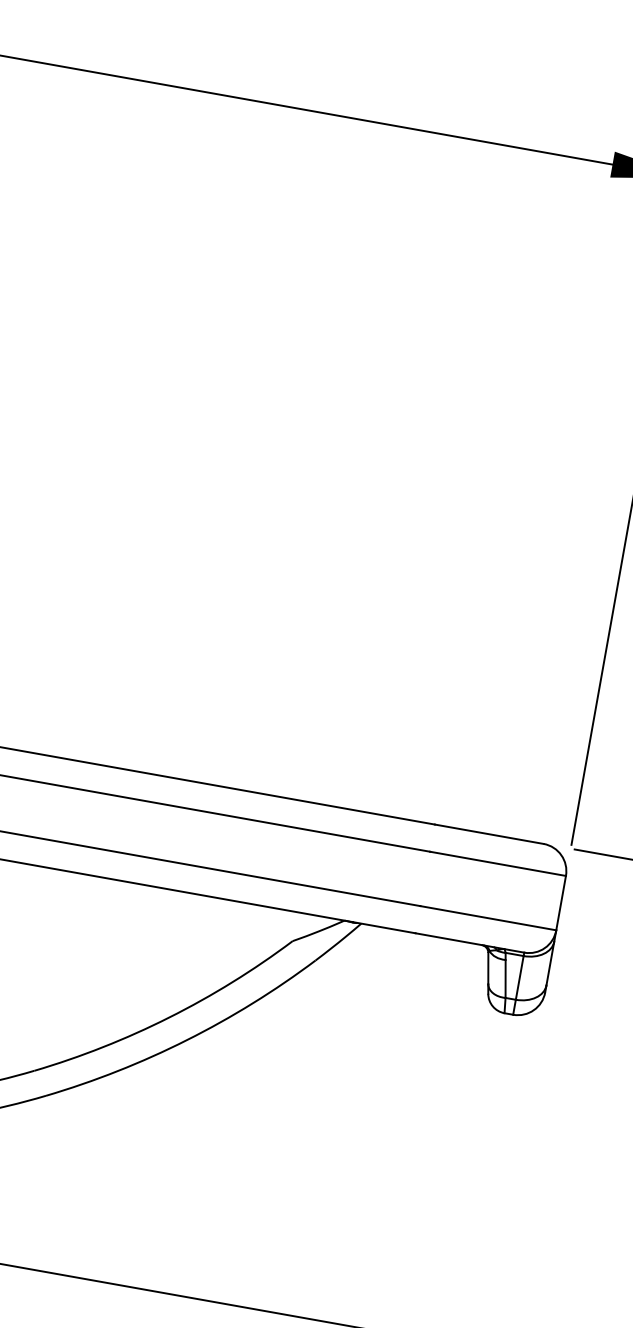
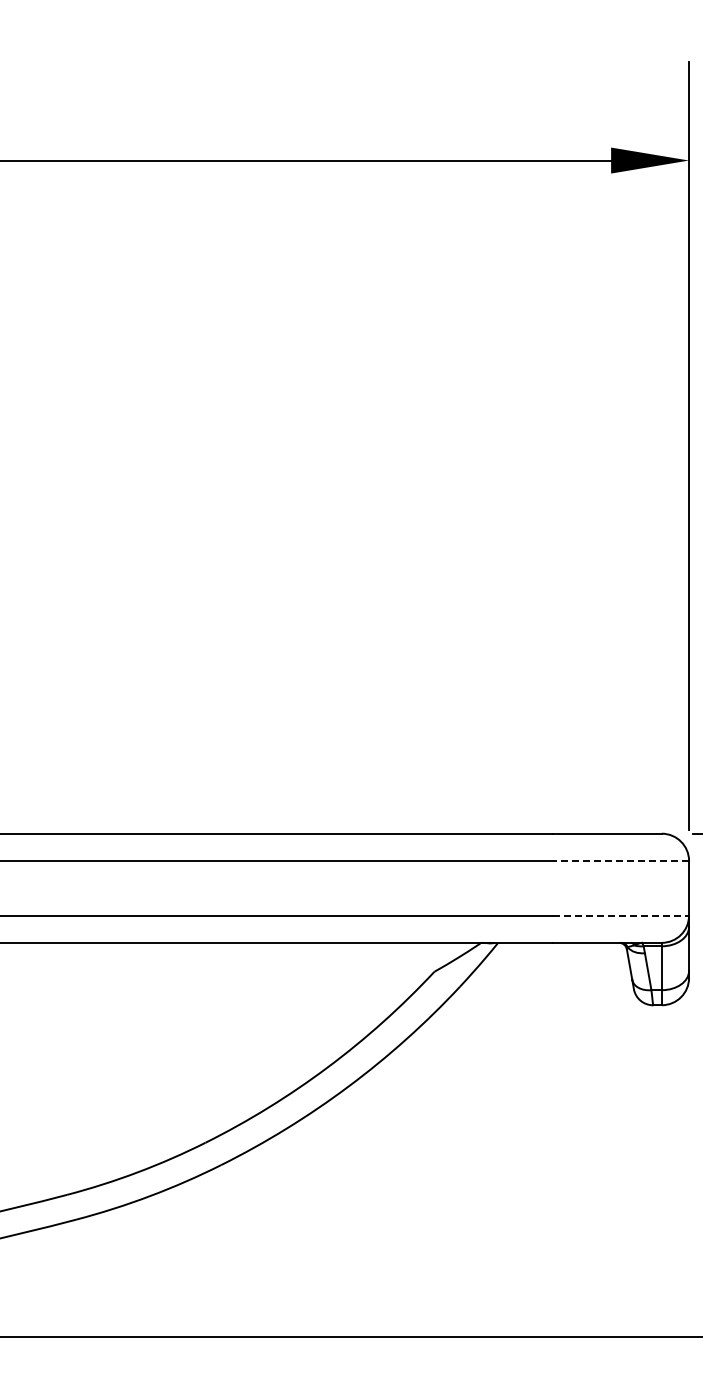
line: (497, 863) -> (620, 860), solid -> dashed
line: (488, 918) -> (621, 915), solid -> dashed

